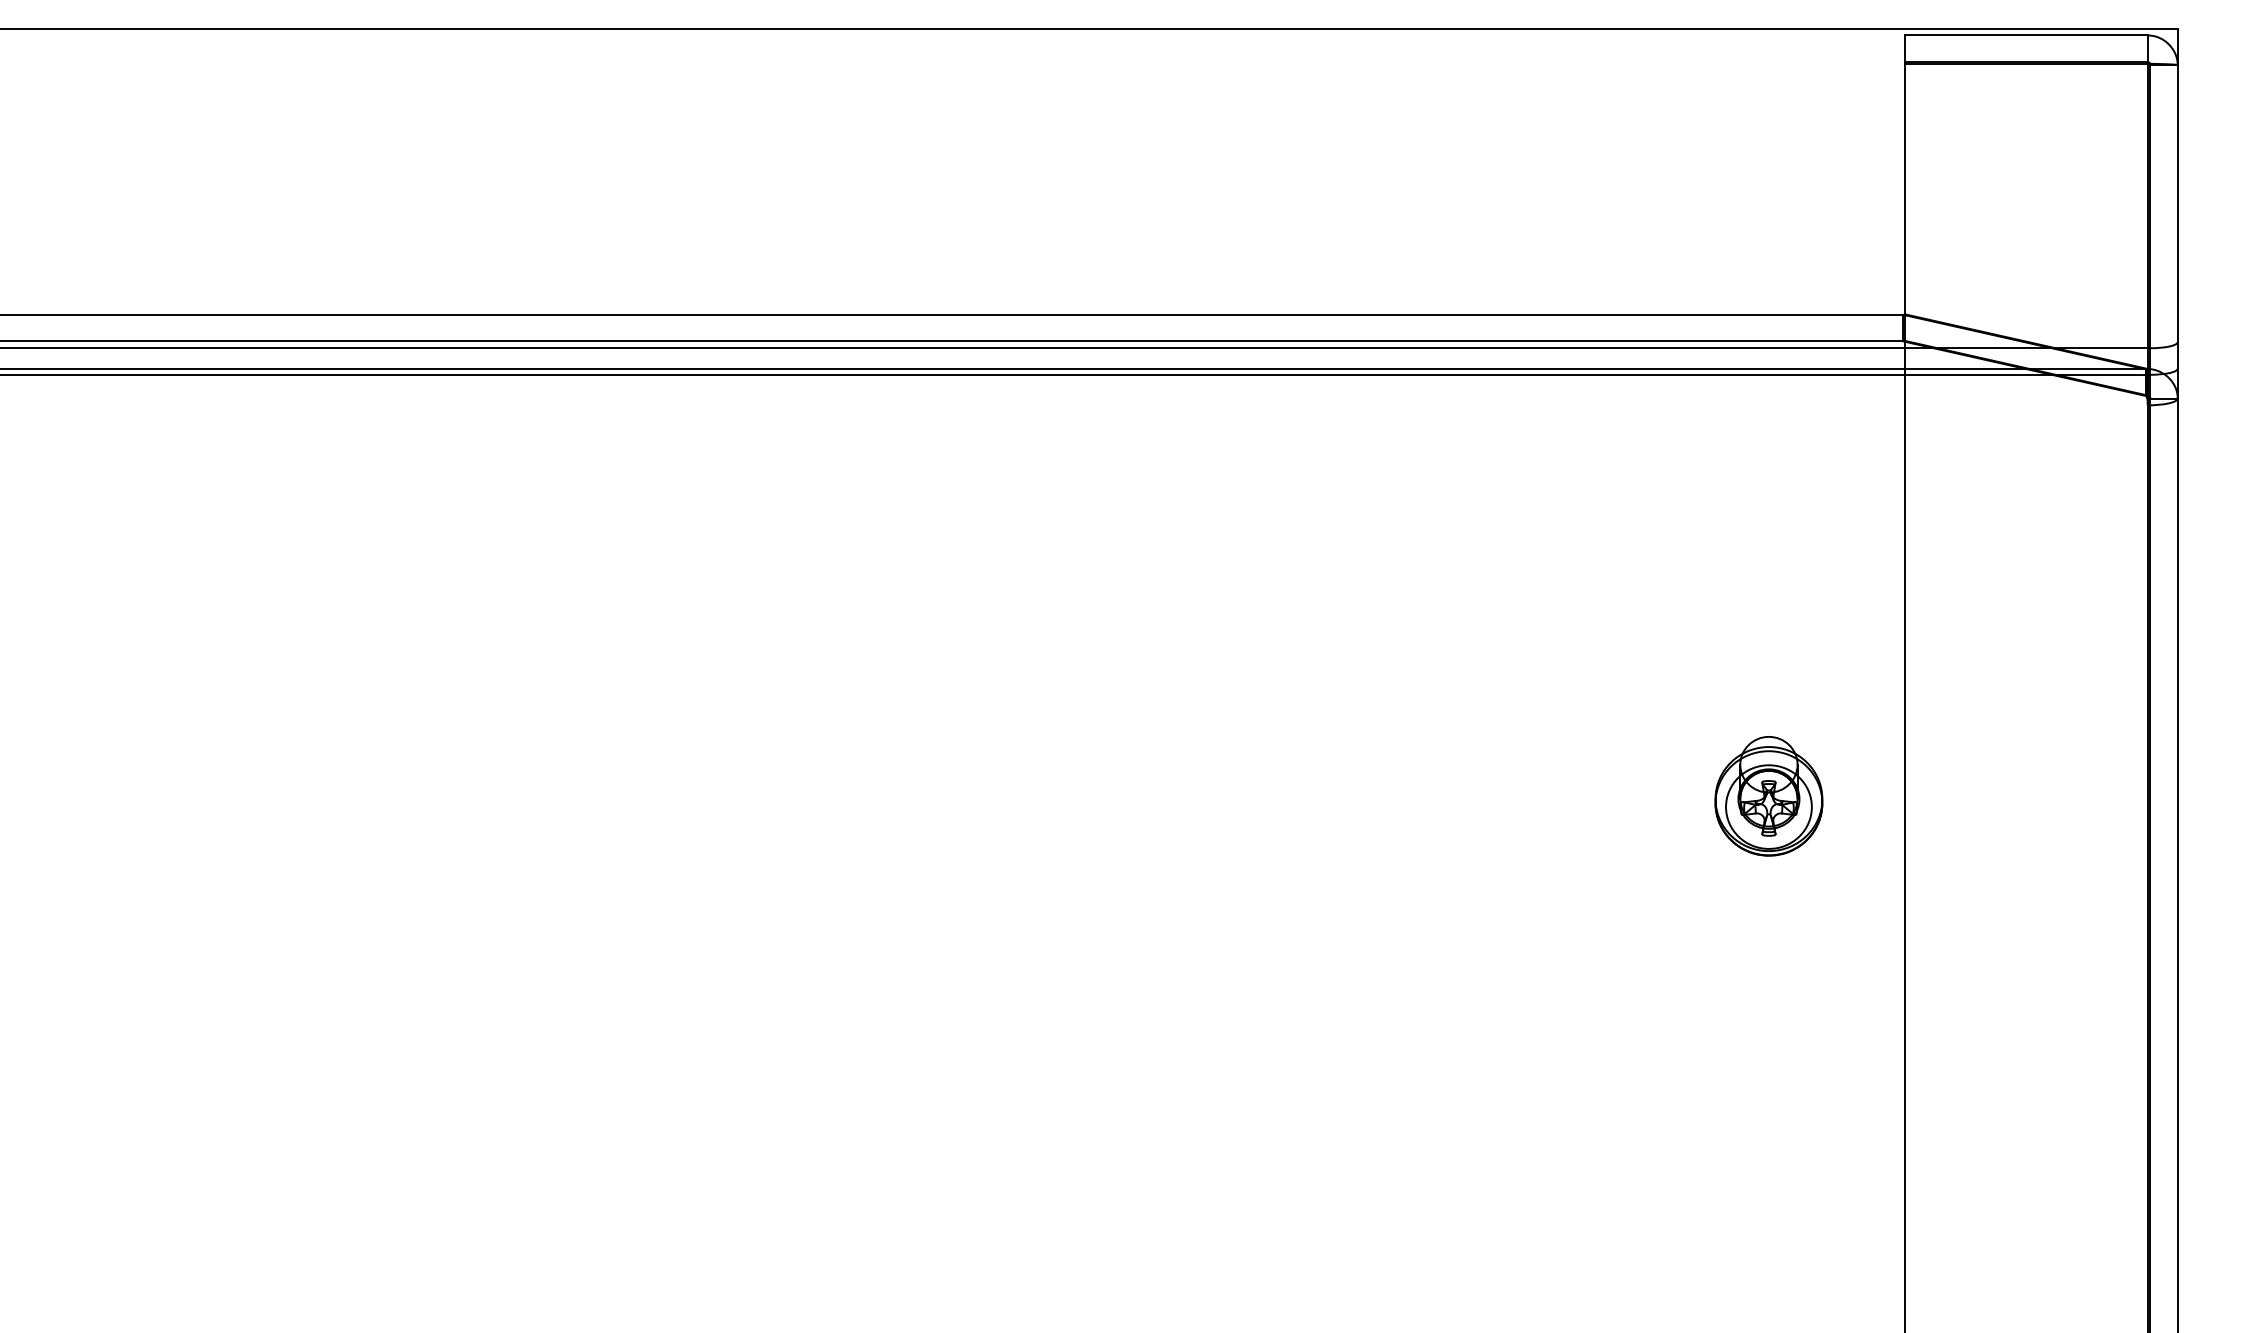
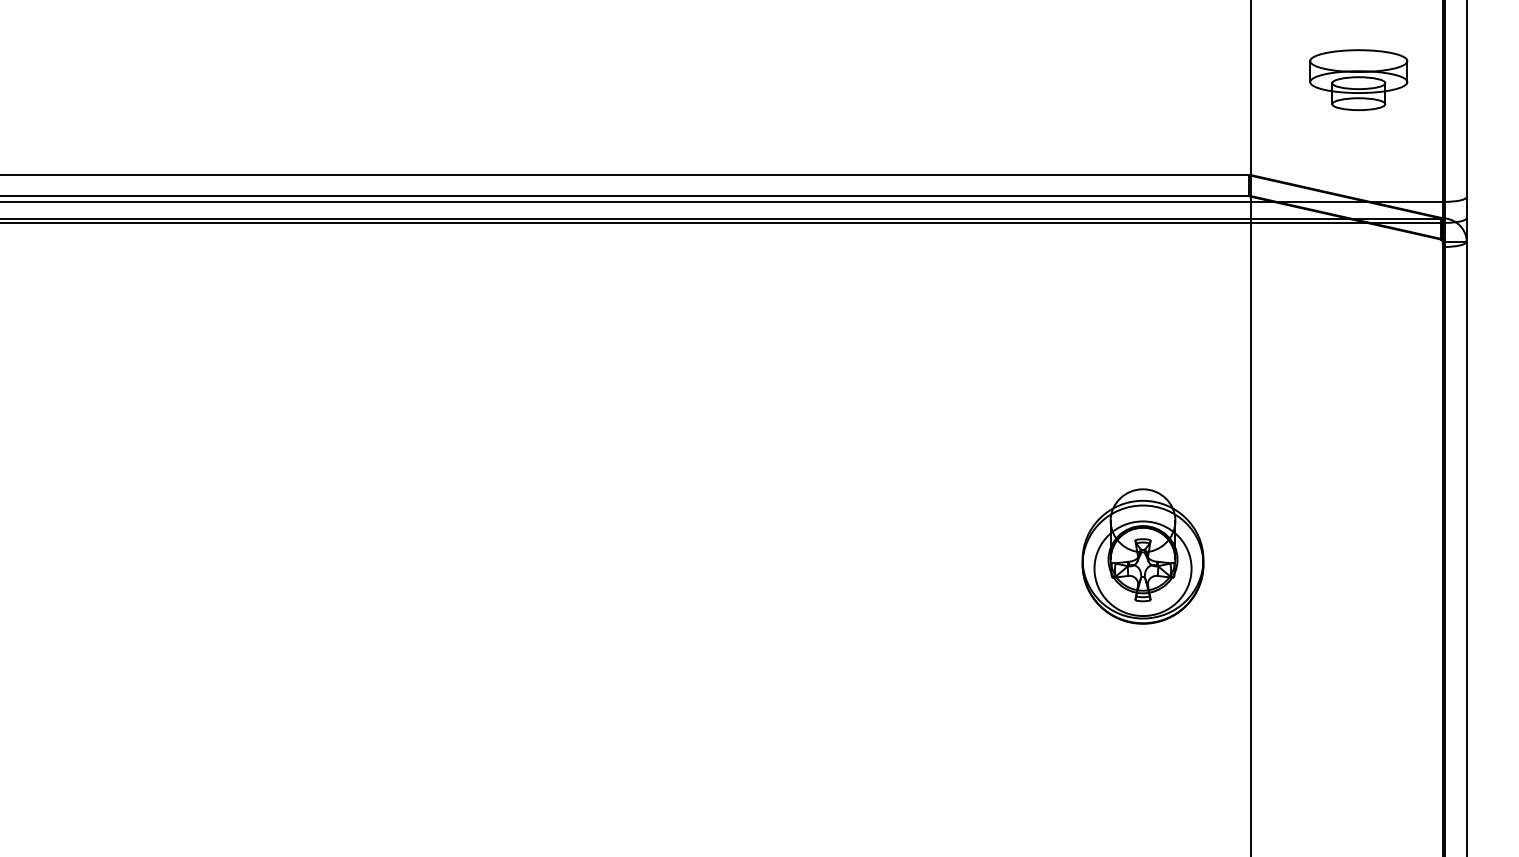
part: (2041, 194) -> (1358, 80), added
part: (1768, 796) -> (1142, 556), size x1.43

